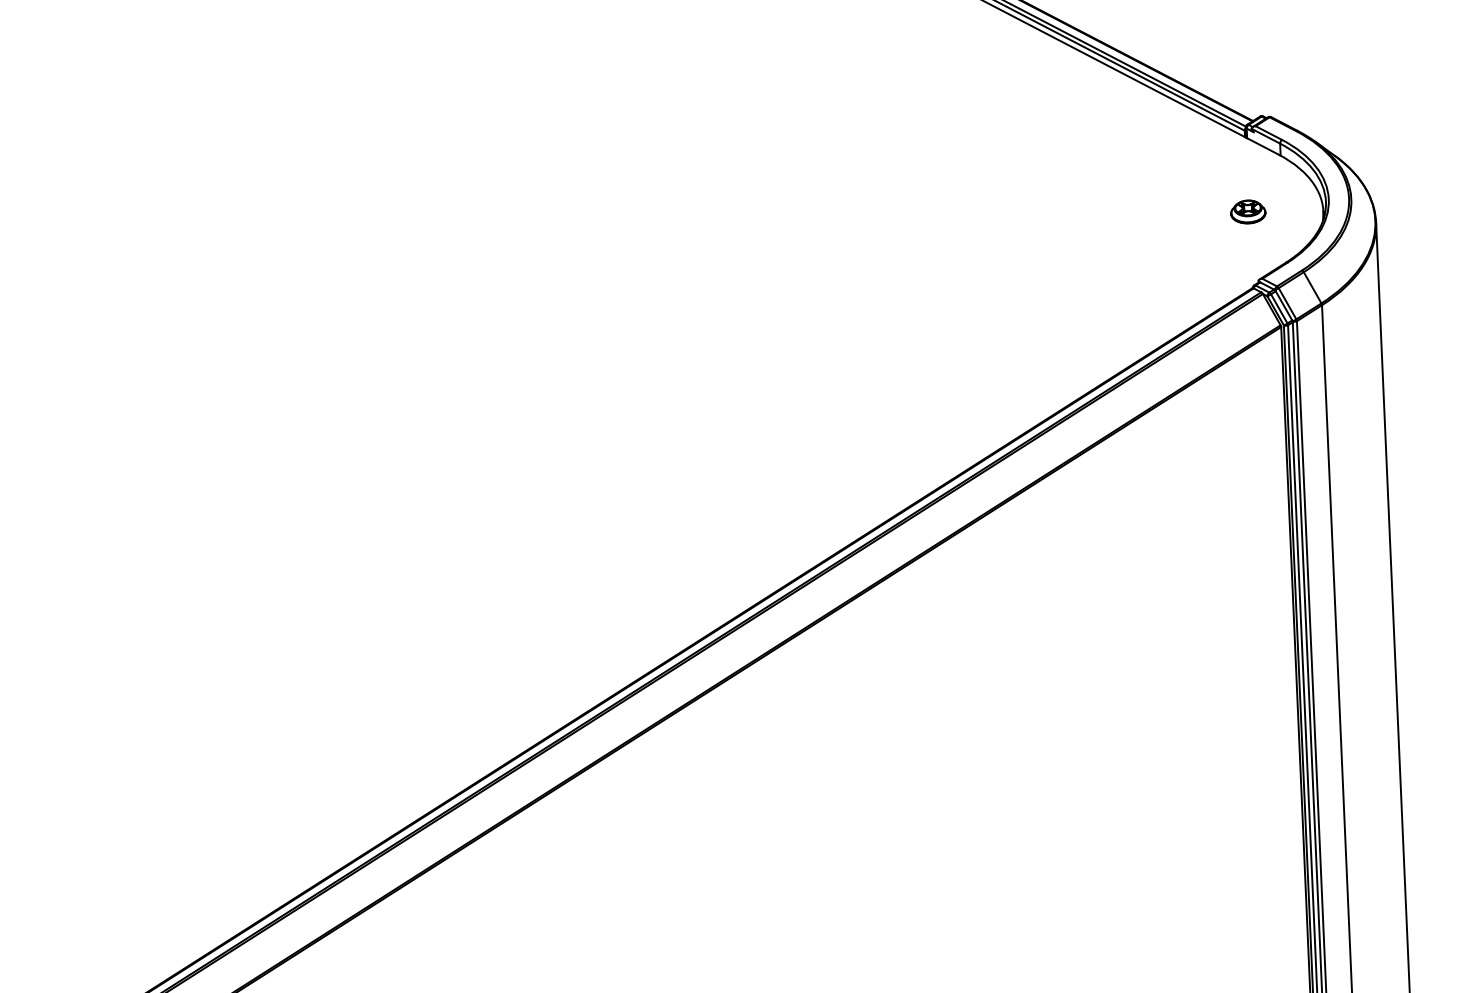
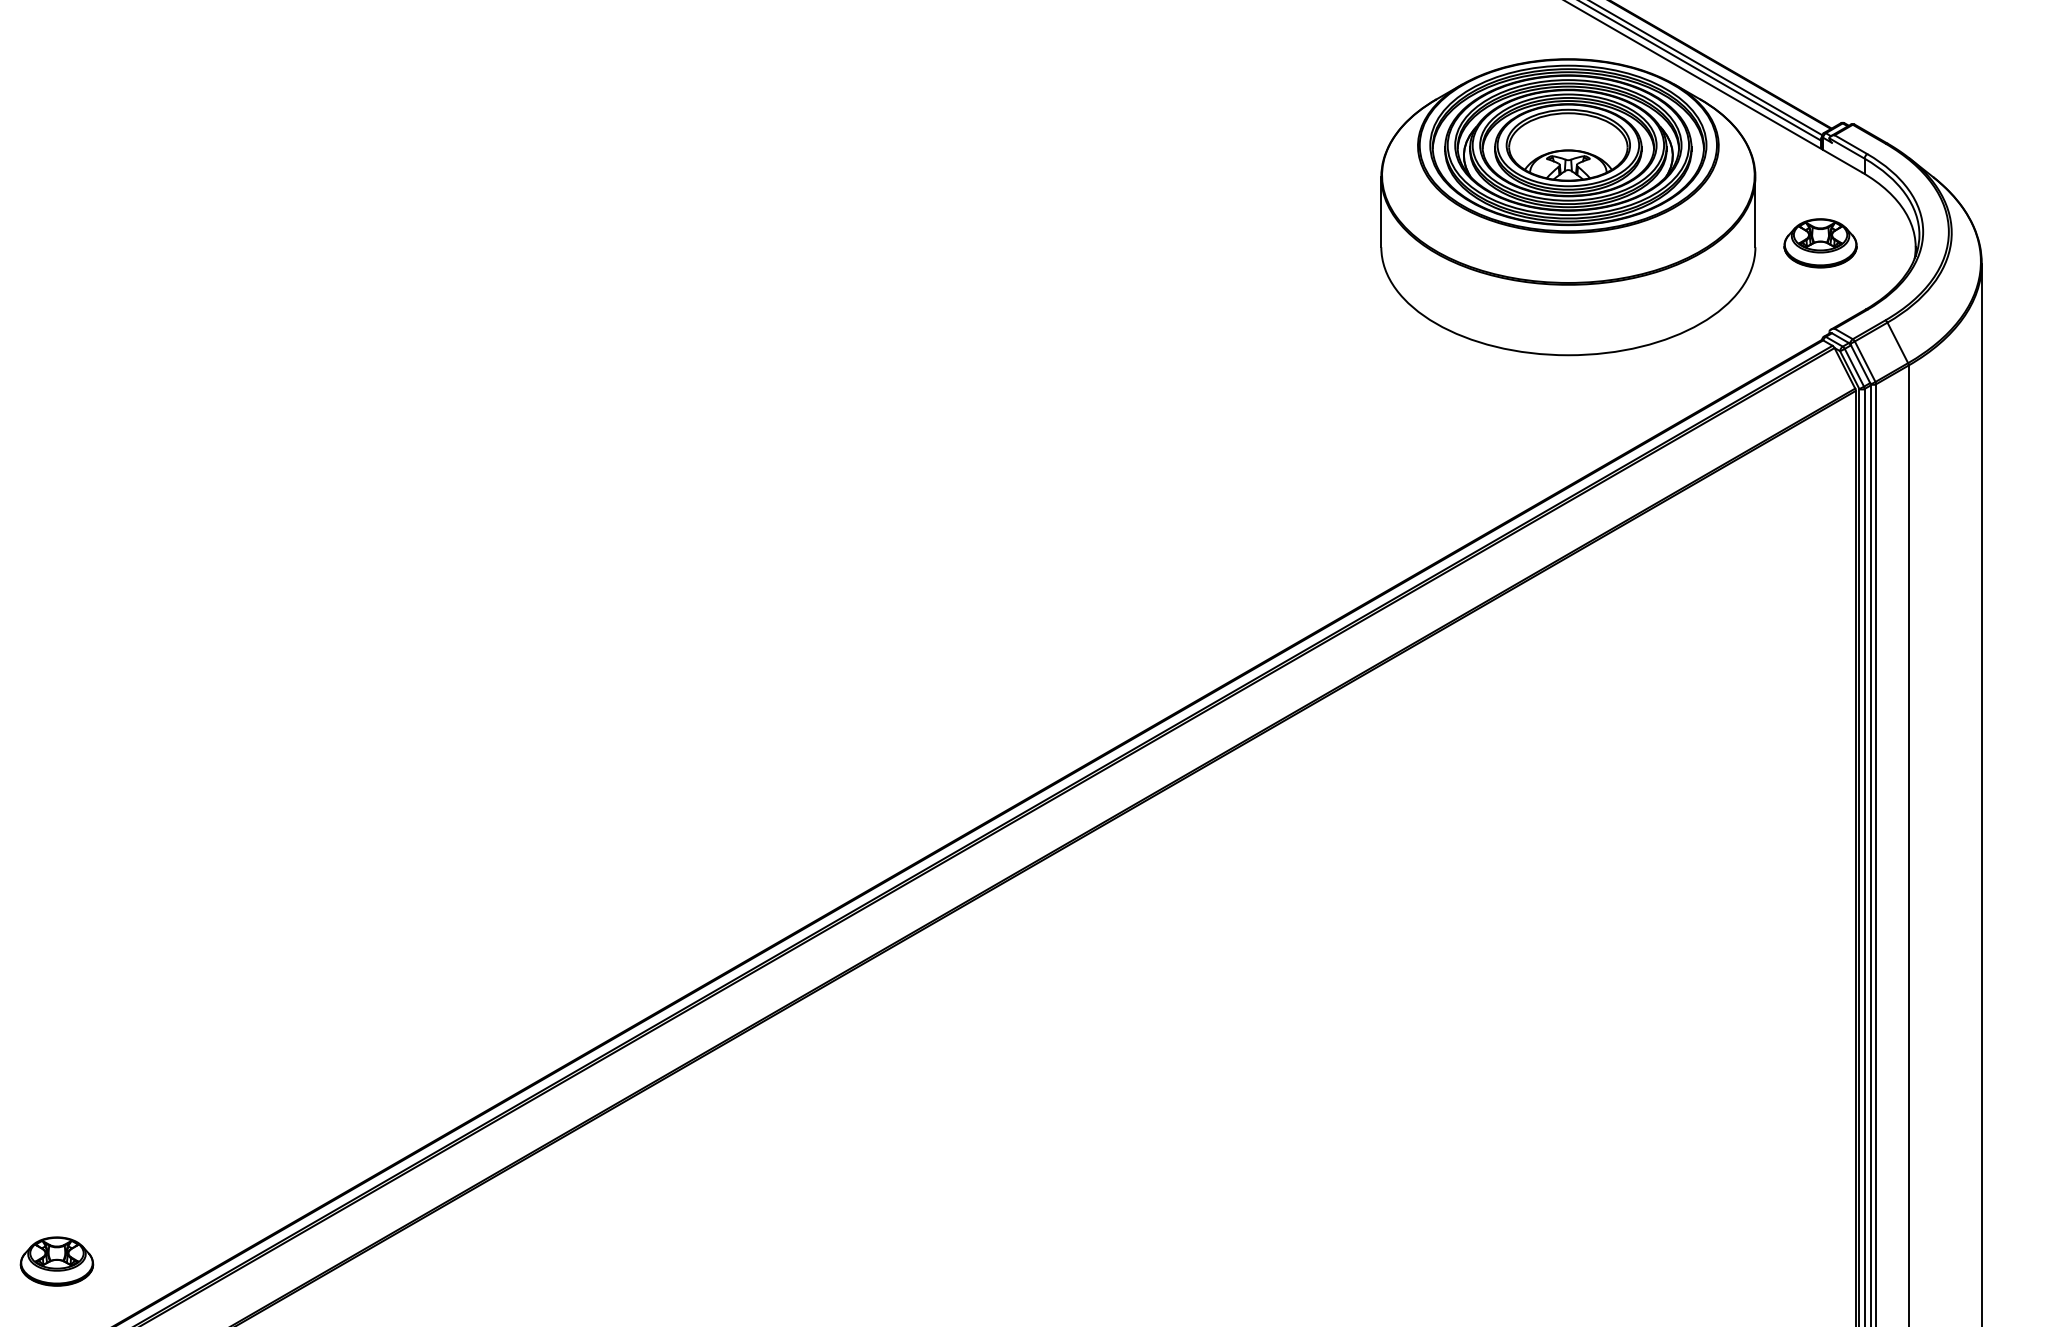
part: (1048, 192) -> (1568, 207), added
part: (1248, 212) -> (1820, 243), size x1.67

